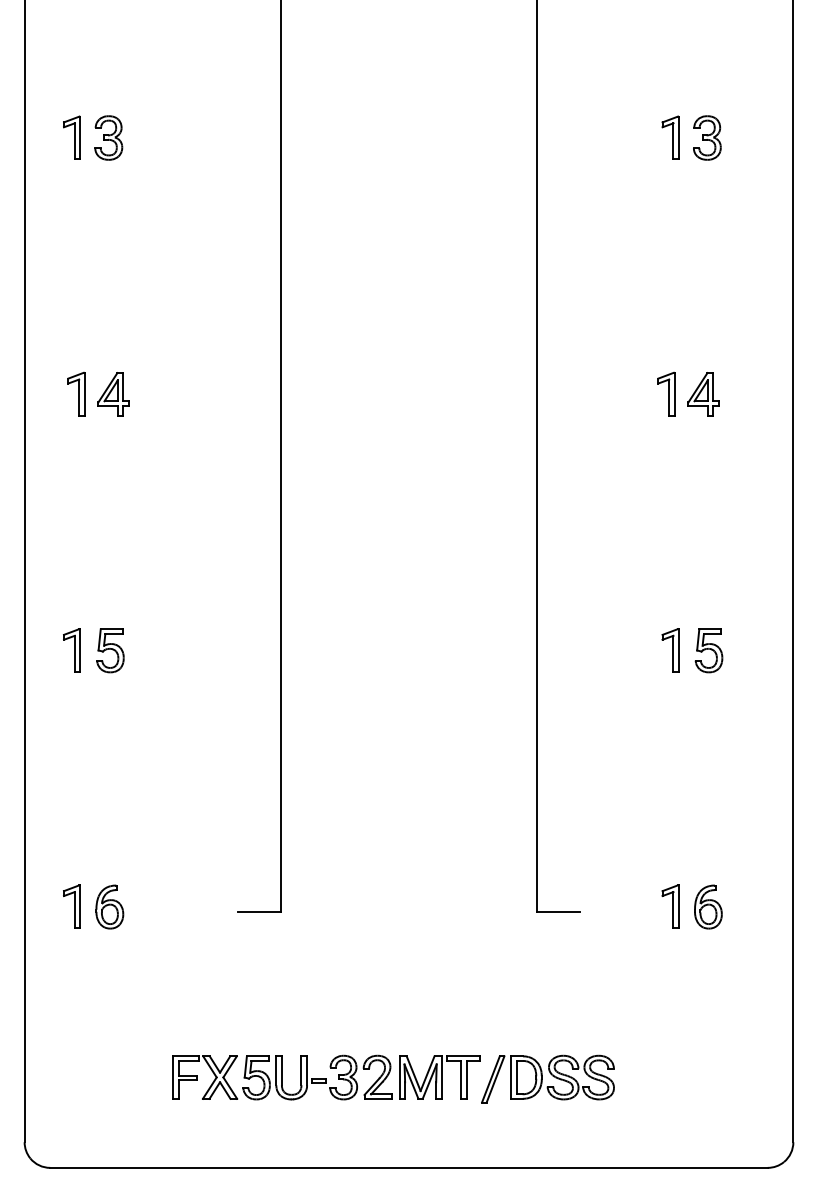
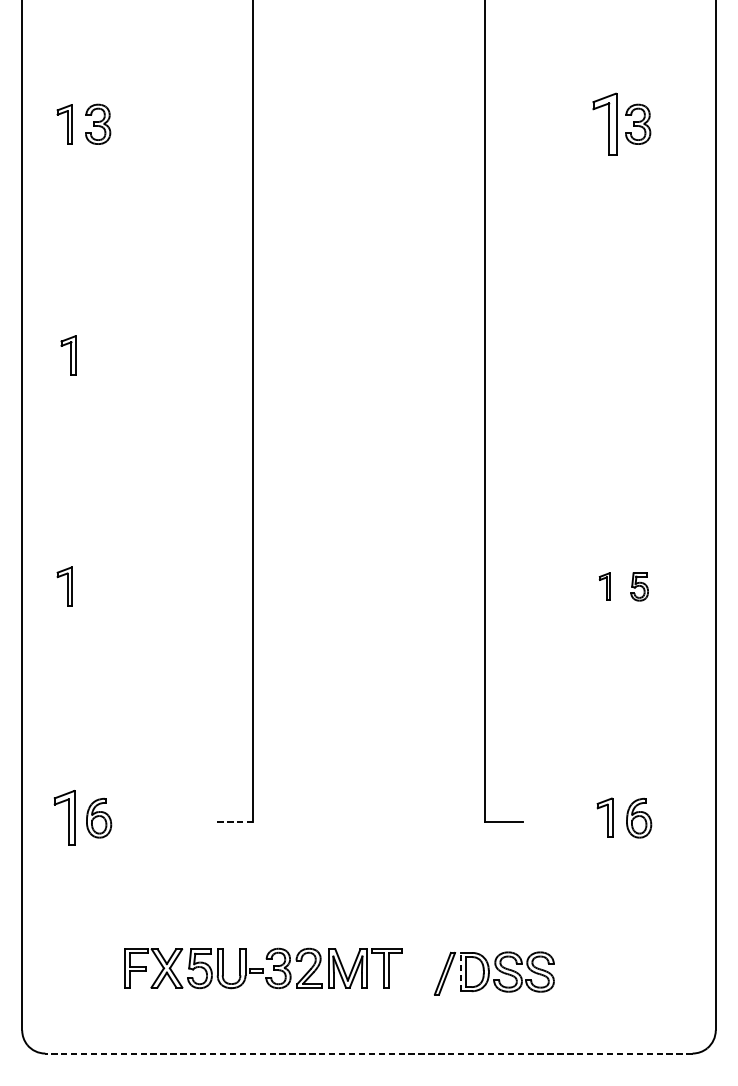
part: (670, 137) -> (604, 123), size x1.6
part: (666, 393) -> (601, 354), removed
part: (113, 394) -> (102, 355), removed
part: (703, 394) -> (634, 355), removed
part: (110, 650) -> (99, 586), removed
part: (670, 650) -> (604, 586), size x0.7
part: (708, 650) -> (639, 586), size x0.7
part: (71, 906) -> (64, 817), size x1.4
line: (259, 911) -> (234, 822), solid -> dashed
part: (326, 1077) -> (262, 968), moved
line: (511, 1077) -> (461, 971), solid -> dashed
line: (408, 1167) -> (368, 1053), solid -> dashed

